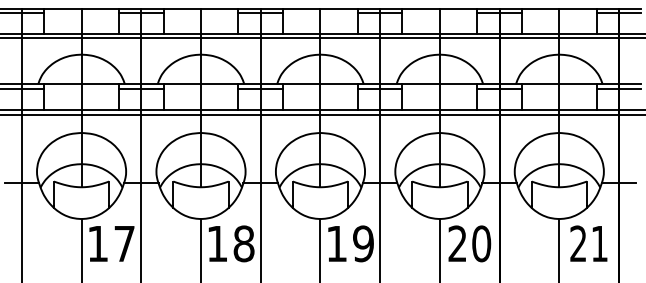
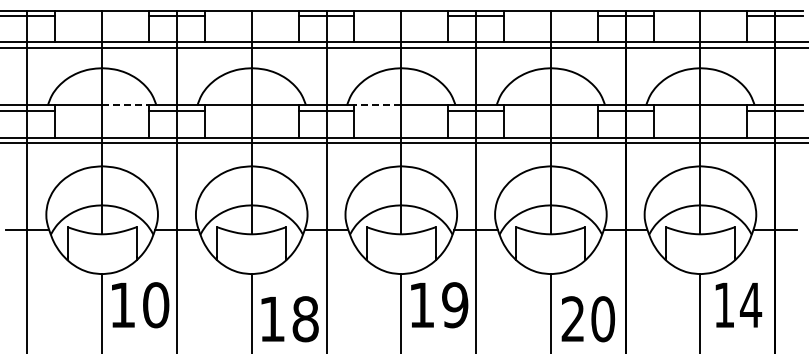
line: (101, 84) -> (126, 105), solid -> dashed
line: (301, 84) -> (377, 105), solid -> dashed
text: (589, 243) -> (738, 304), 21 -> 14
text: (124, 244) -> (156, 305), 17 -> 10
text: (231, 244) -> (289, 319), moved
text: (469, 244) -> (587, 319), moved

